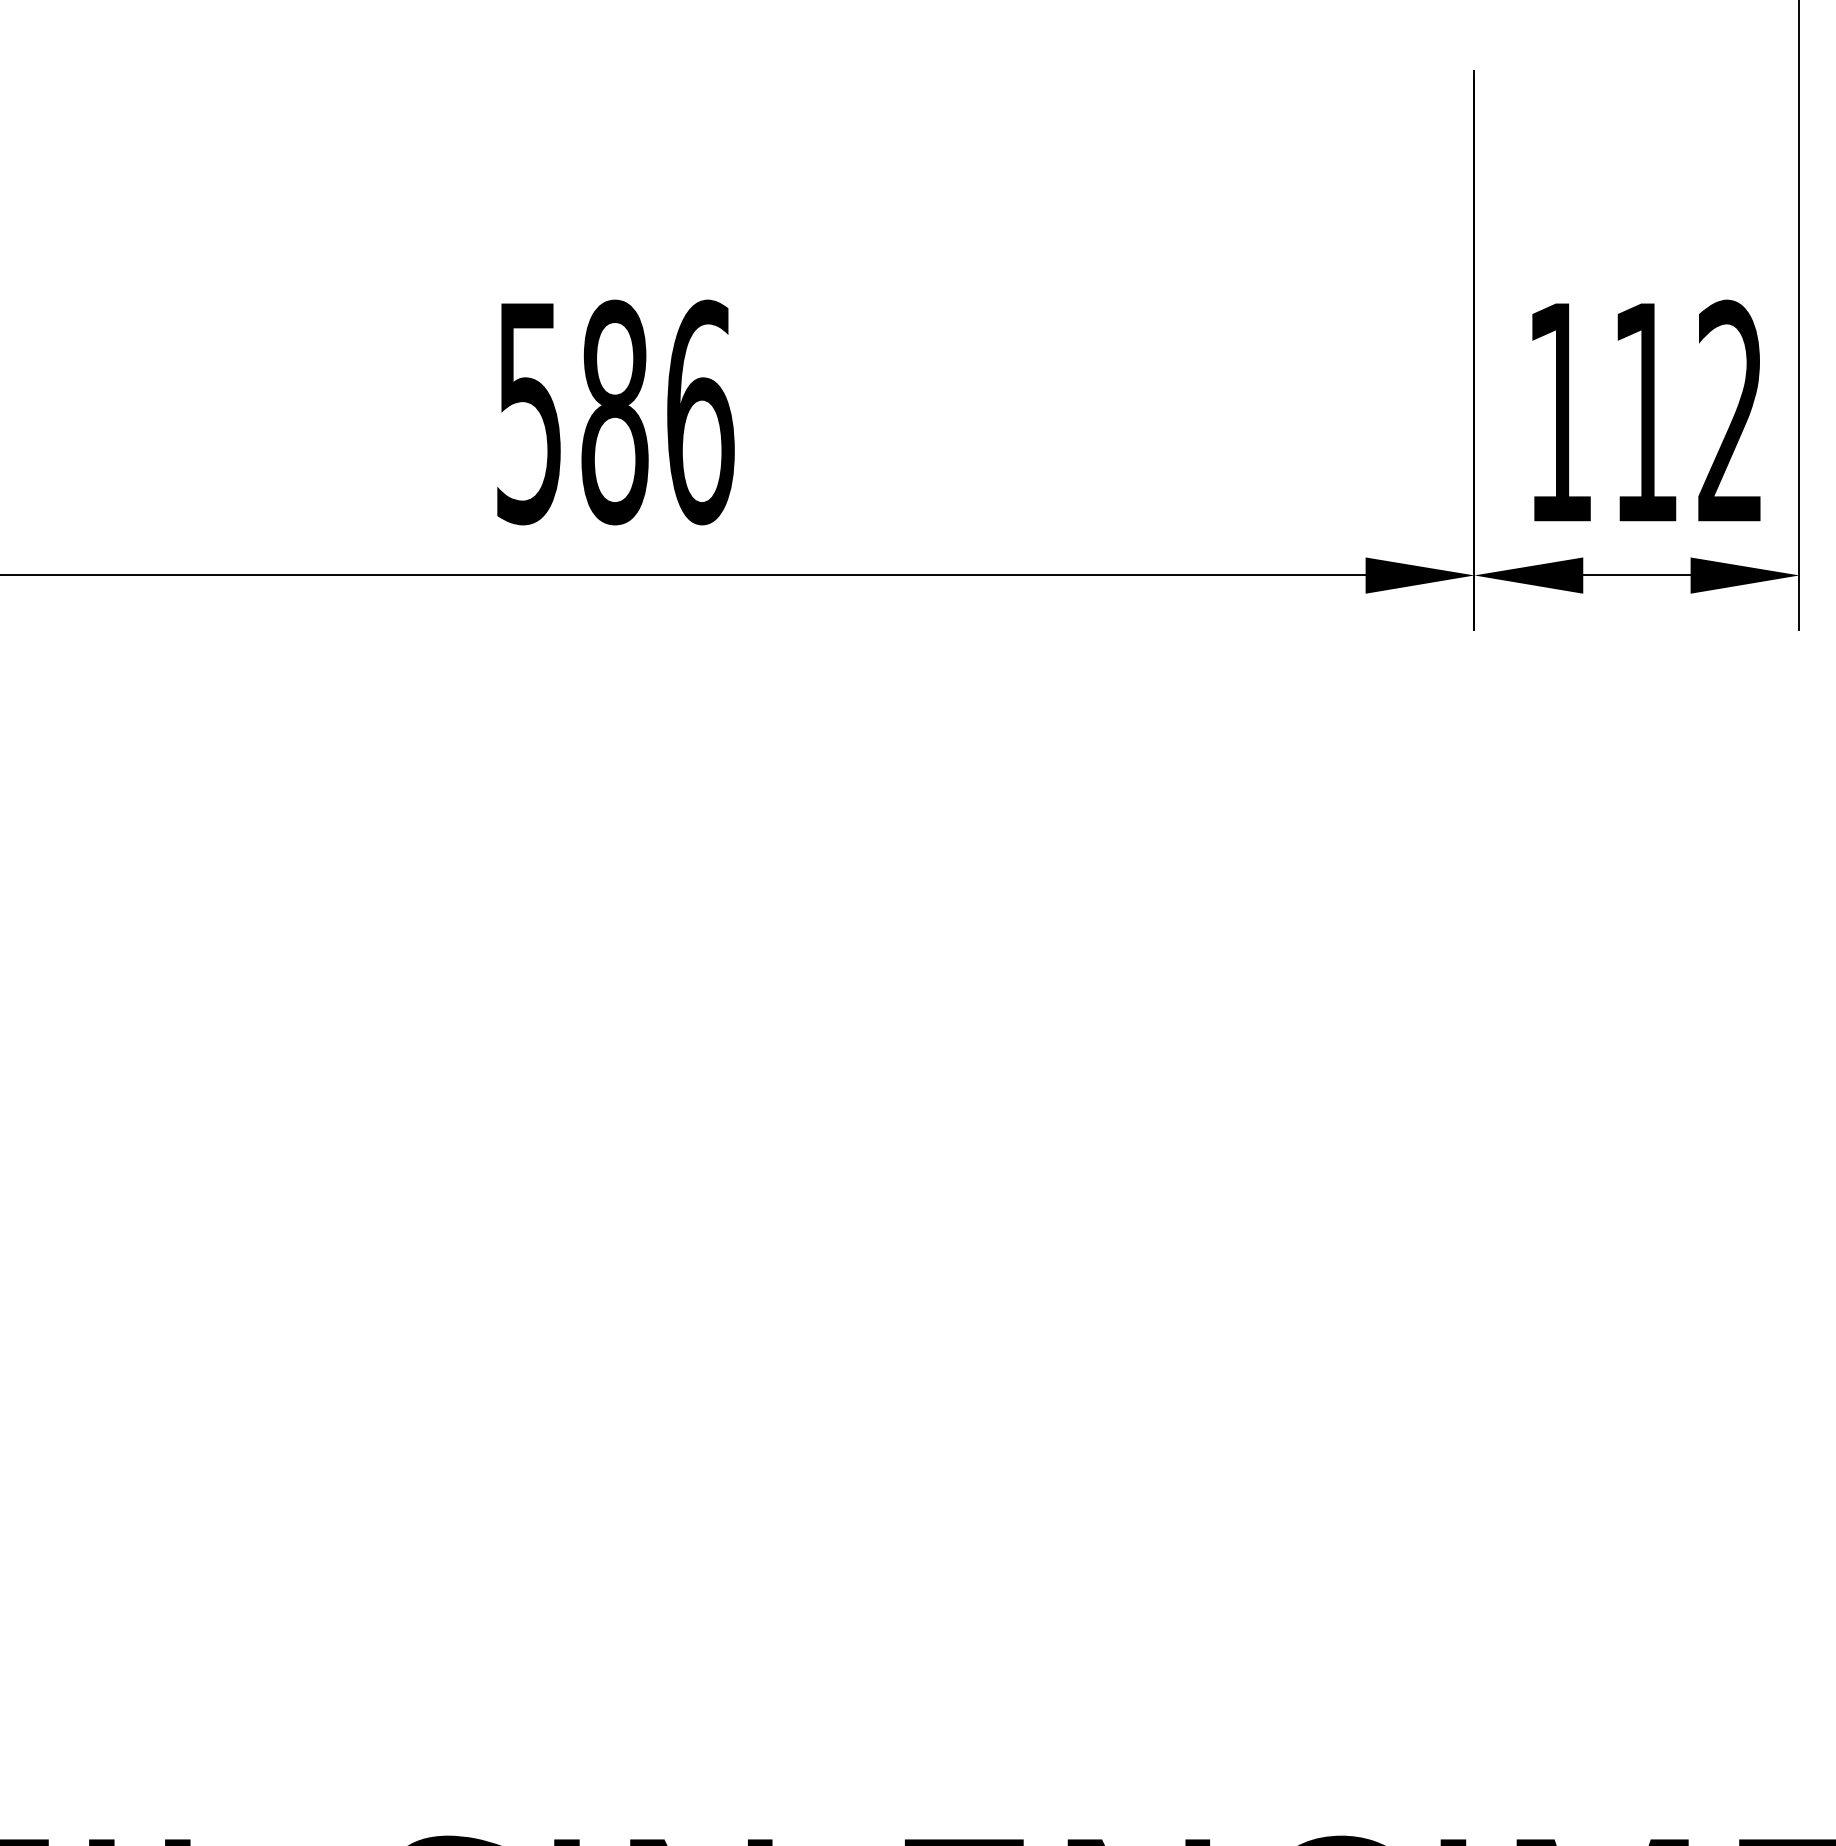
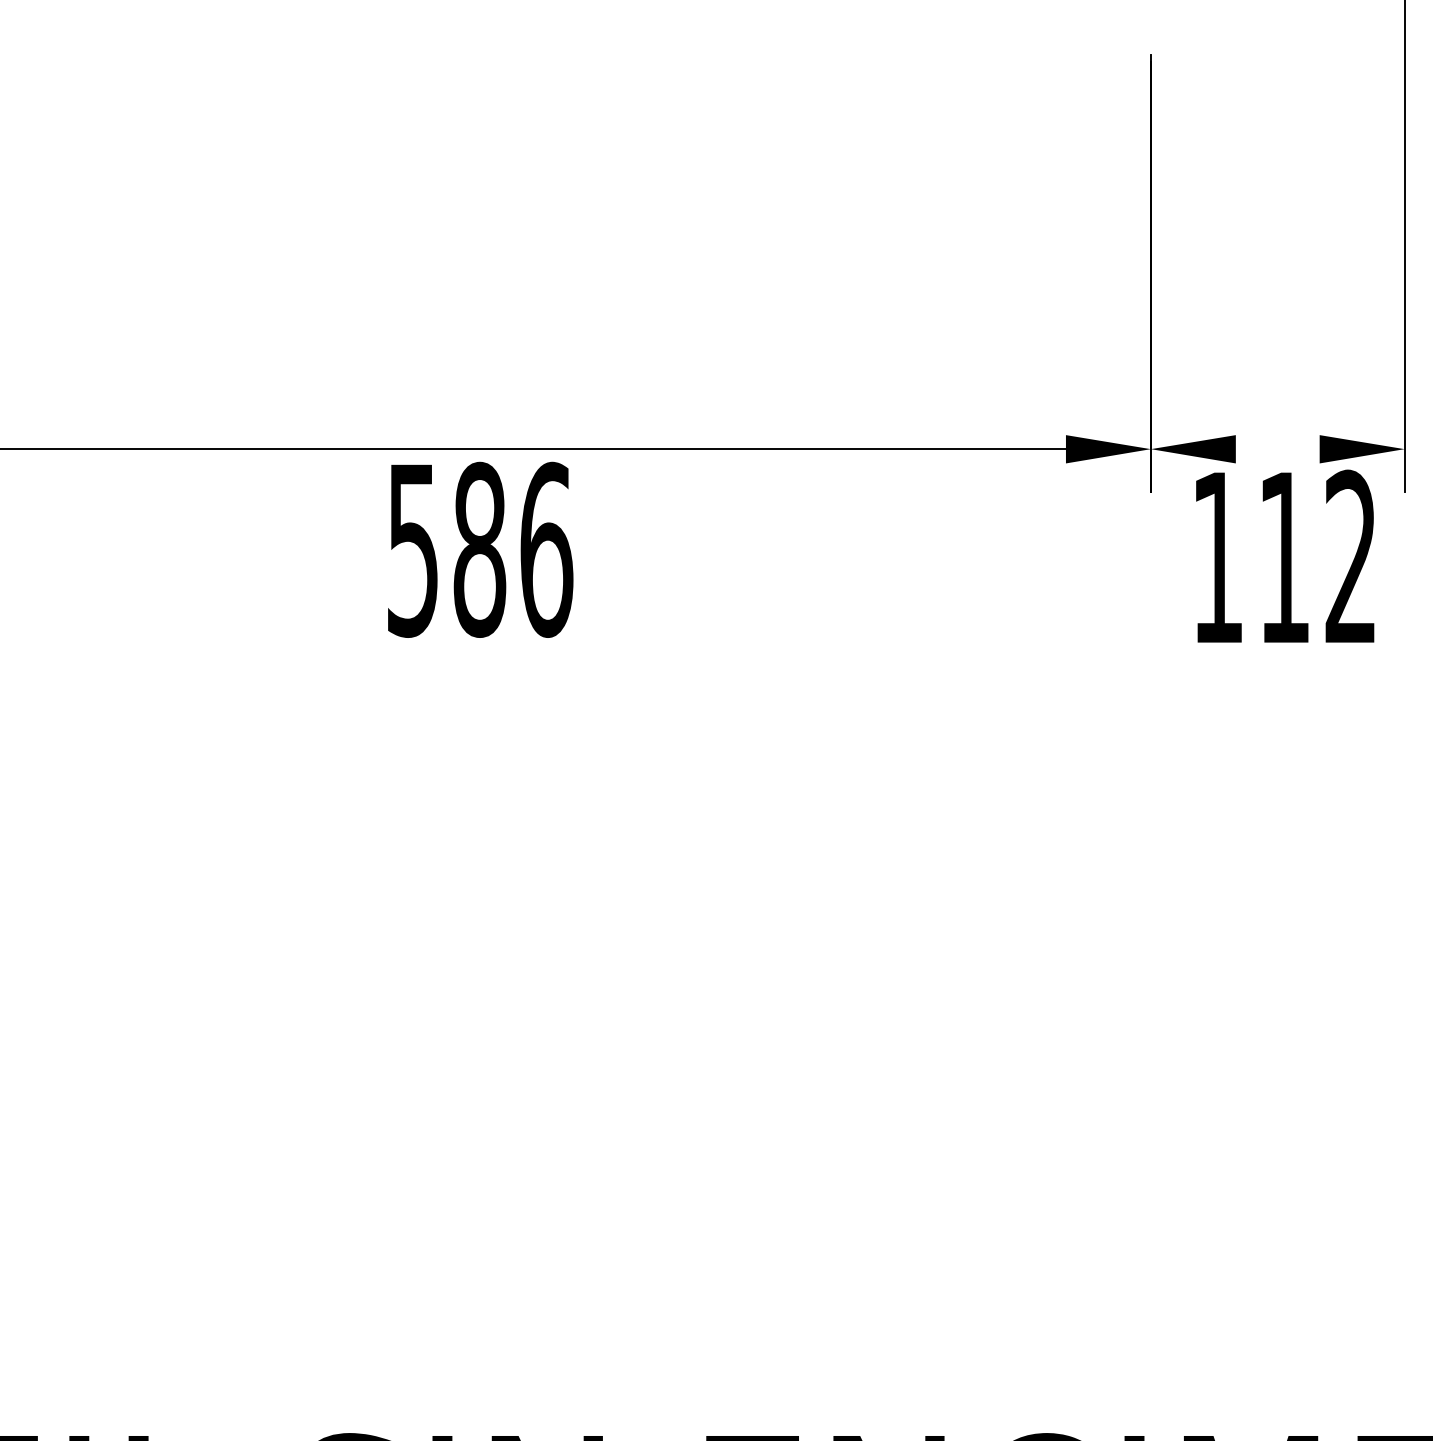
text: (1646, 410) -> (1285, 556), moved
text: (615, 412) -> (480, 549), moved
line: (1636, 575) -> (1277, 449), removed

